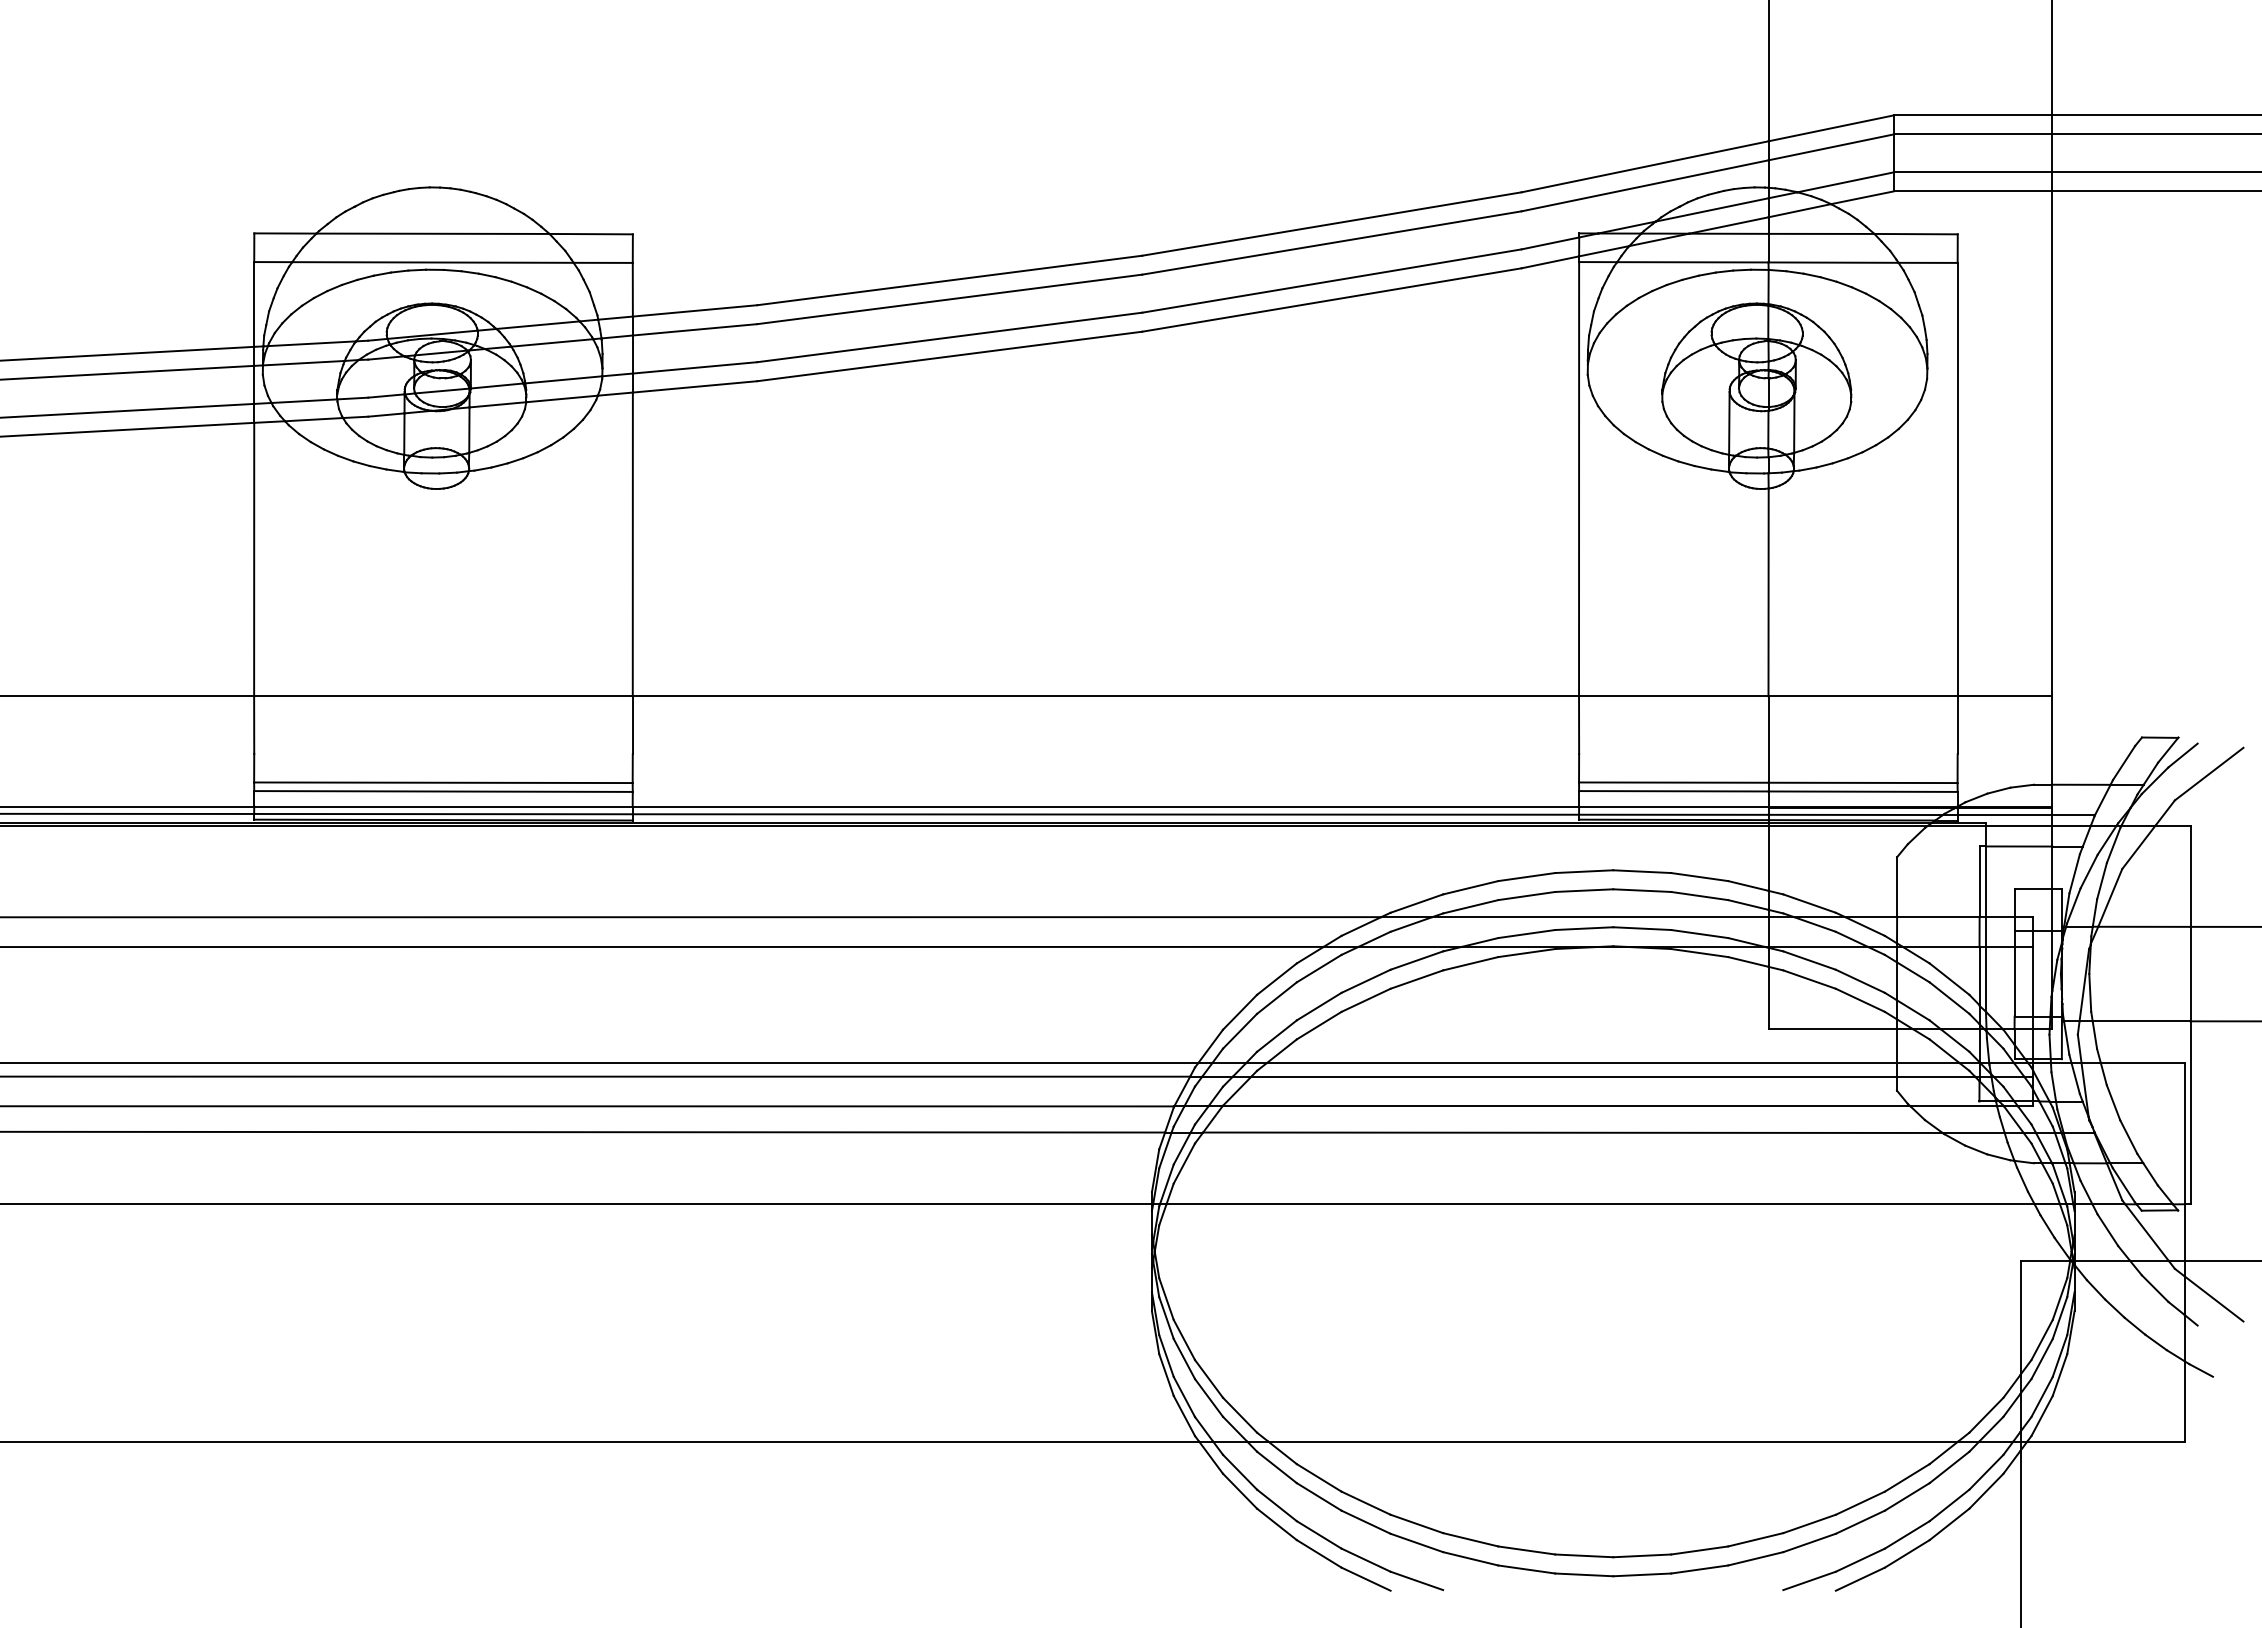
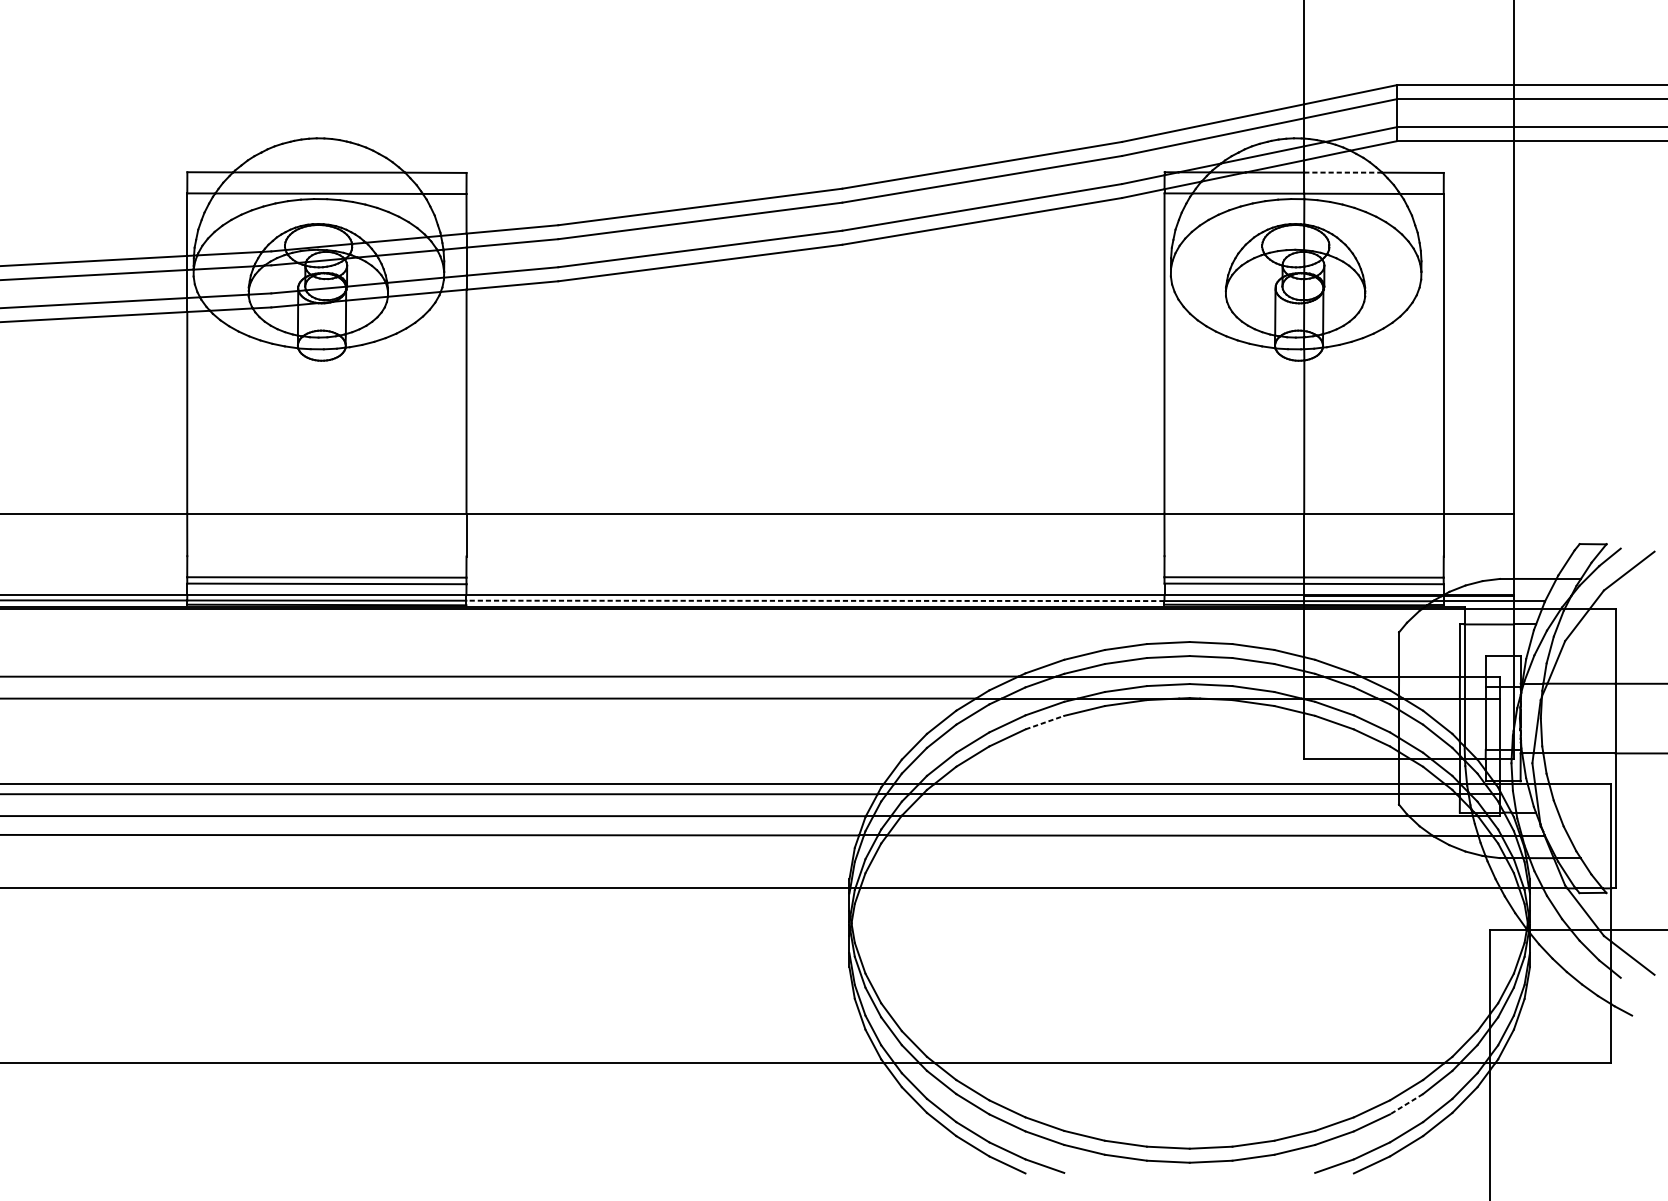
line: (1821, 233) -> (1343, 172), solid -> dashed
line: (1105, 814) -> (815, 600), solid -> dashed
line: (1416, 979) -> (1044, 722), solid -> dashed
line: (1906, 1497) -> (1406, 1104), solid -> dashed

